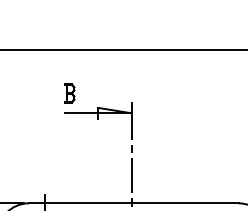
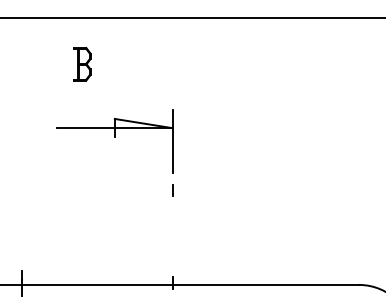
part: (69, 93) -> (82, 64), moved
line: (131, 175) -> (172, 236), removed

